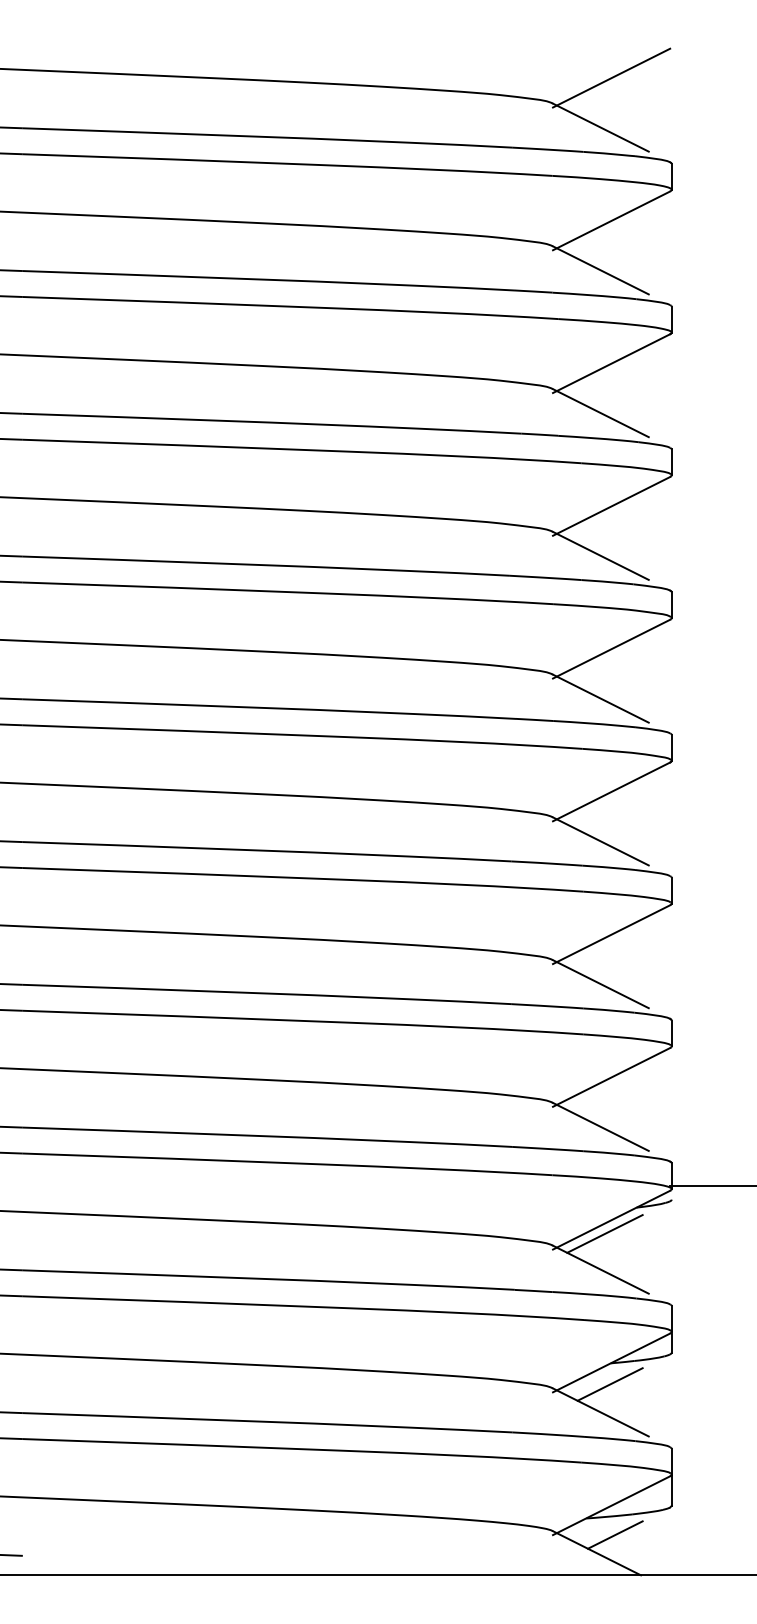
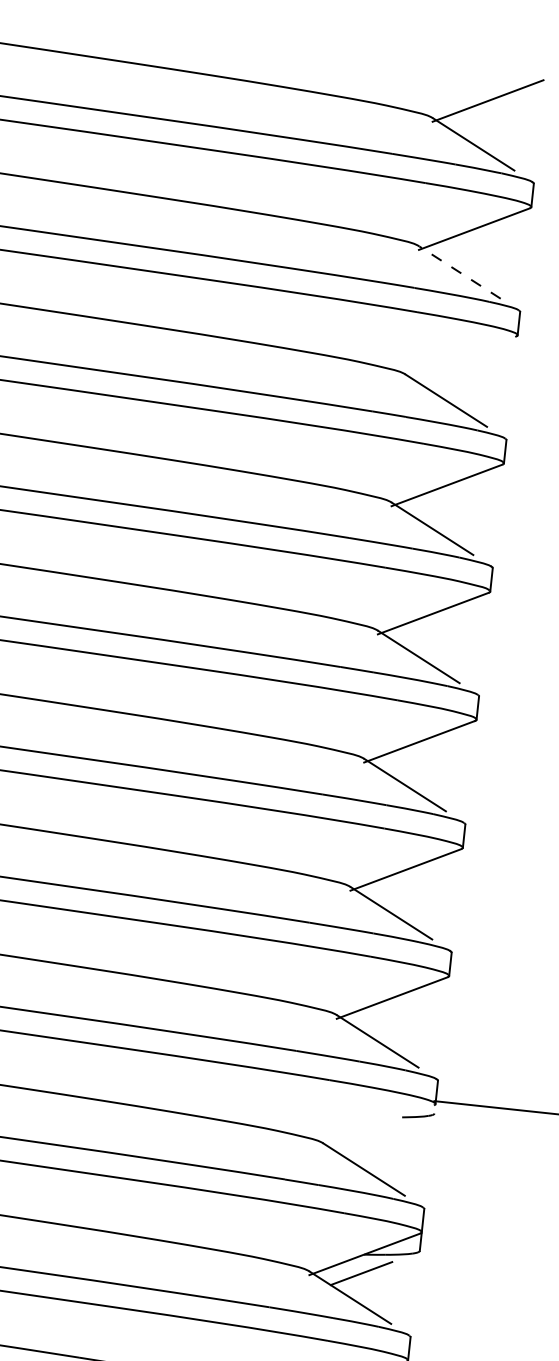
line: (600, 270) -> (459, 272), solid -> dashed
line: (611, 363) -> (460, 357), removed
line: (611, 1219) -> (378, 1125), removed
line: (604, 1233) -> (370, 1137), removed

